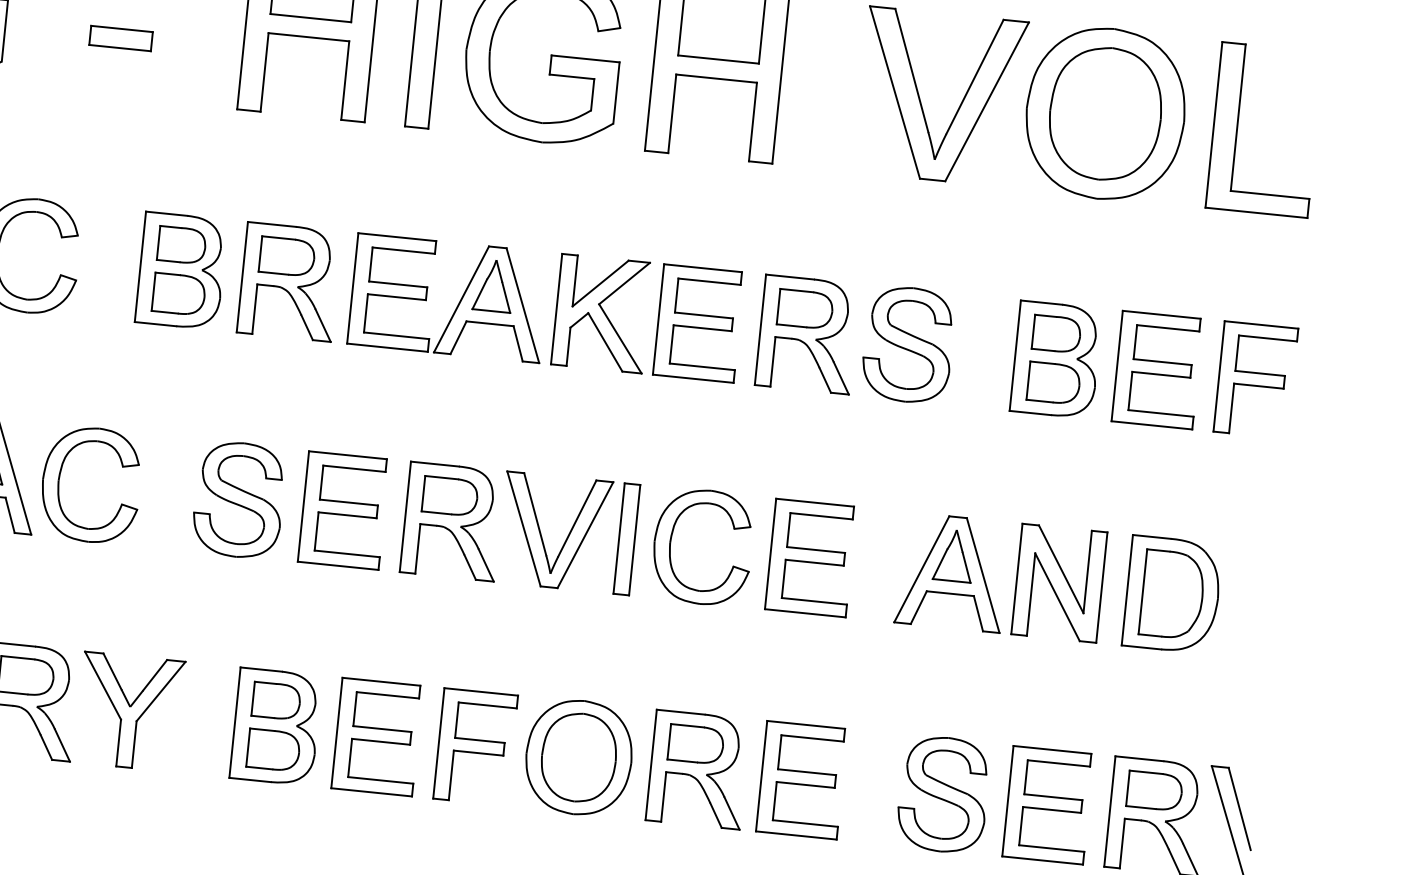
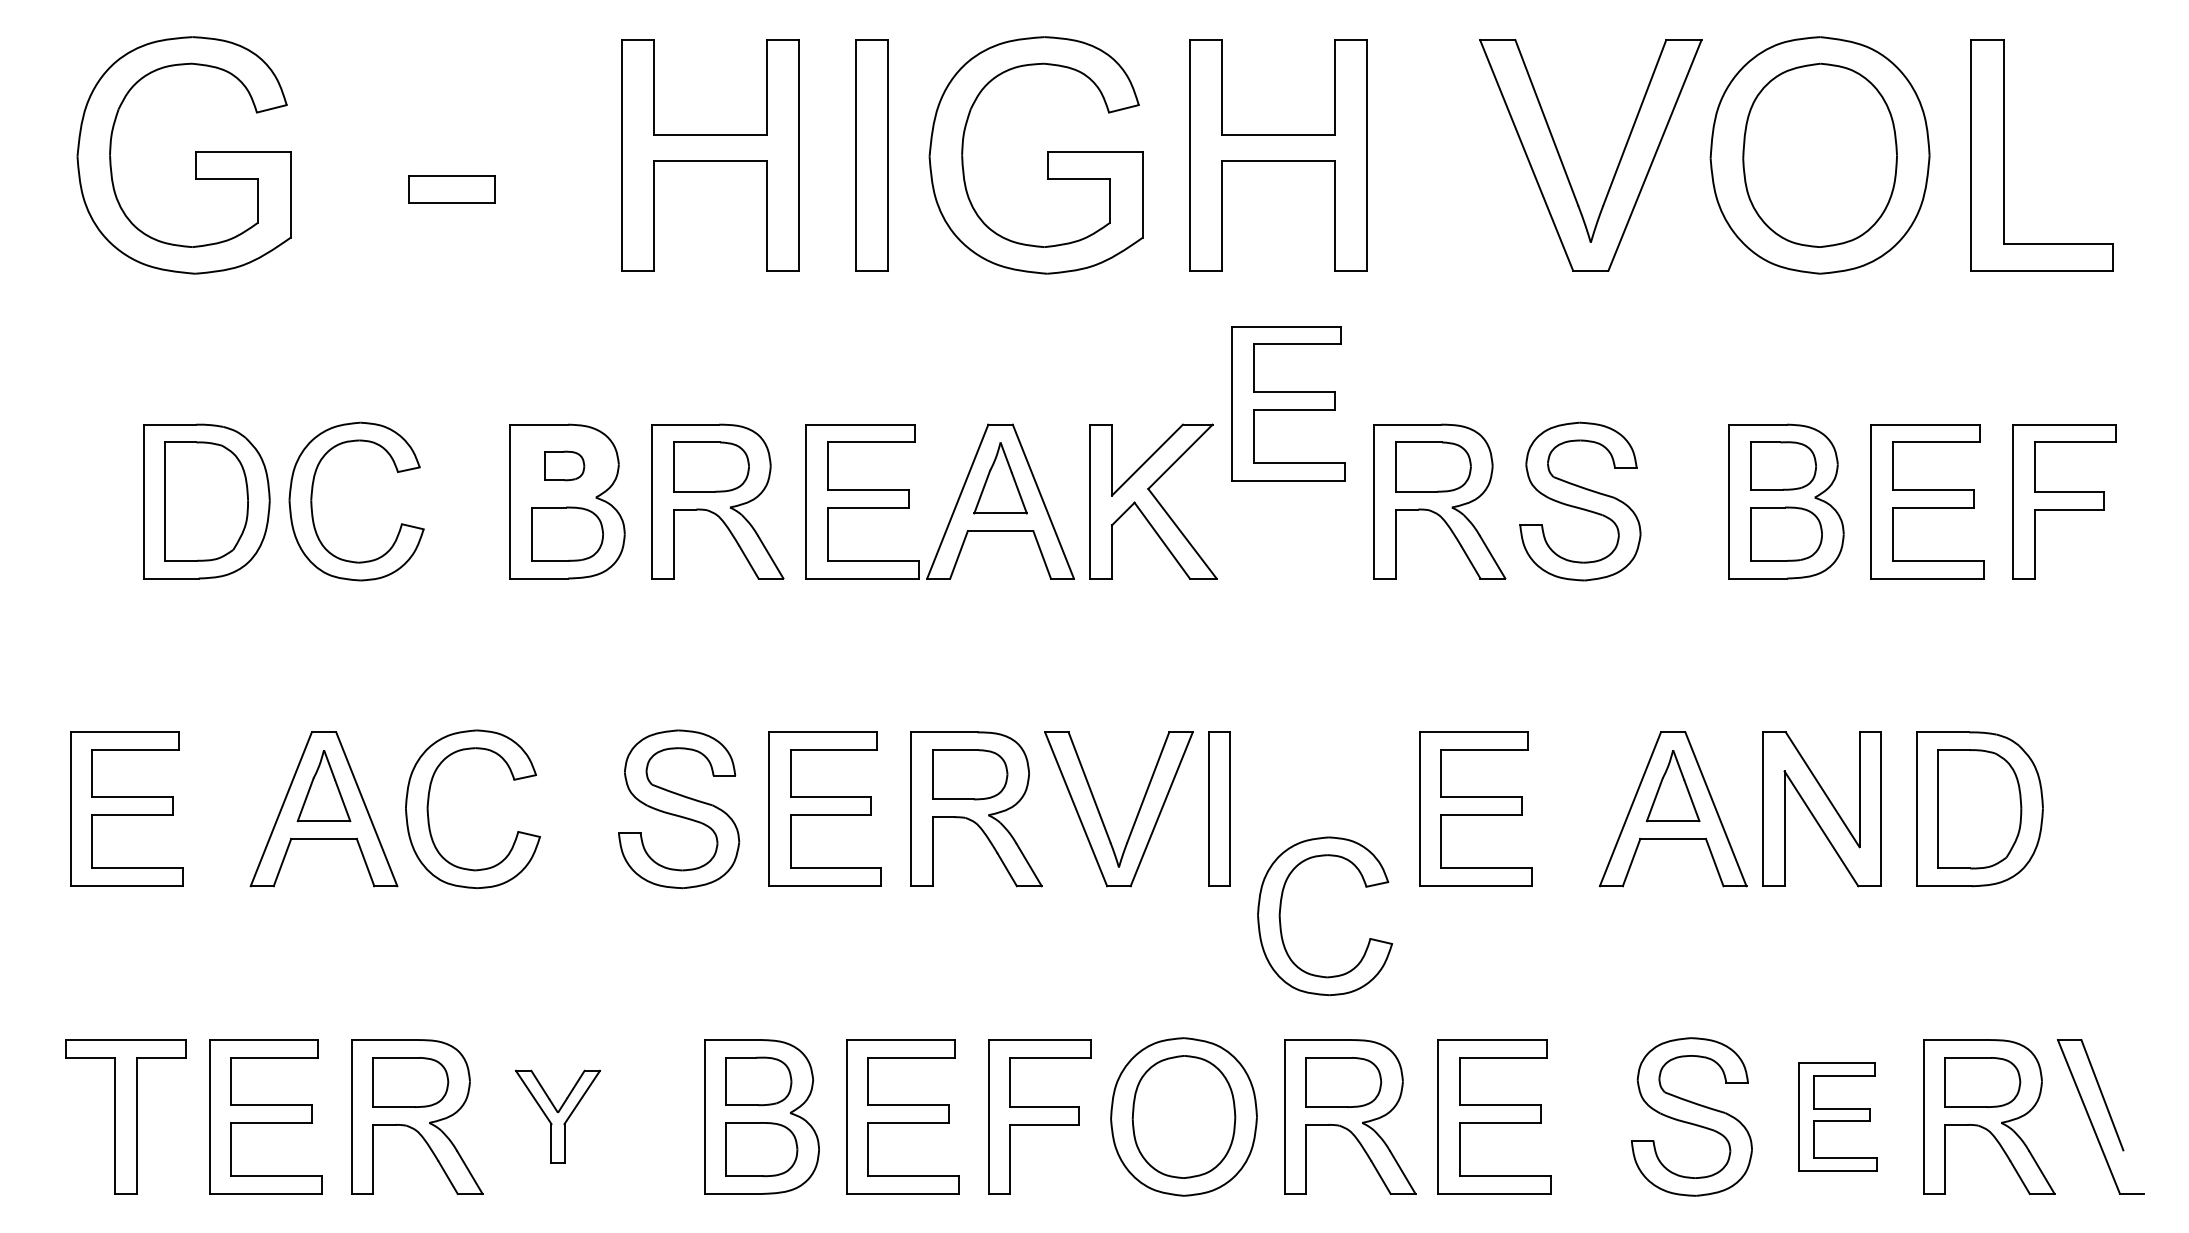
part: (181, 244) -> (564, 465), size x0.6
part: (698, 323) -> (1288, 403), moved
part: (670, 549) -> (1281, 923), moved
part: (129, 711) -> (557, 1116), size x0.6
part: (1048, 804) -> (1837, 1116), size x0.7

